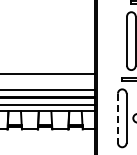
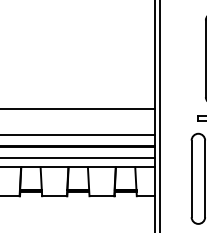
line: (117, 118) -> (190, 179), dashed -> solid

